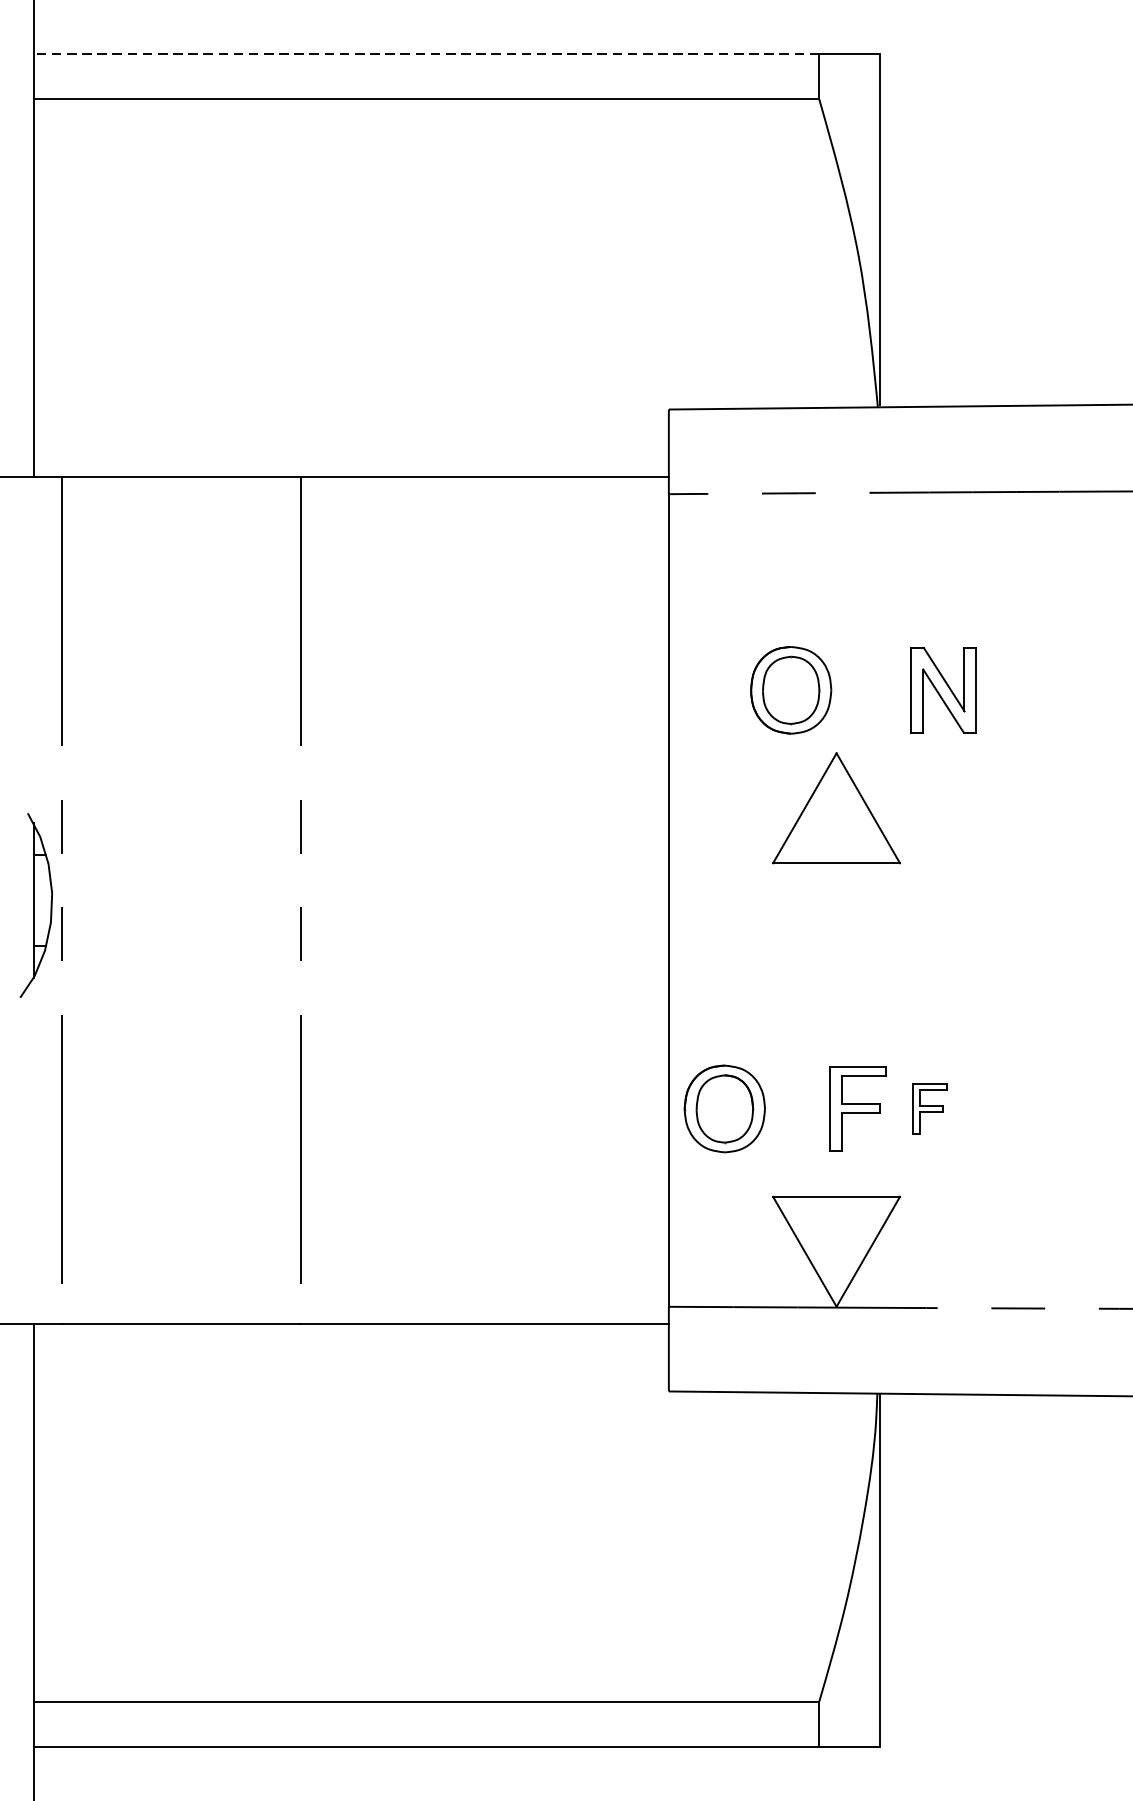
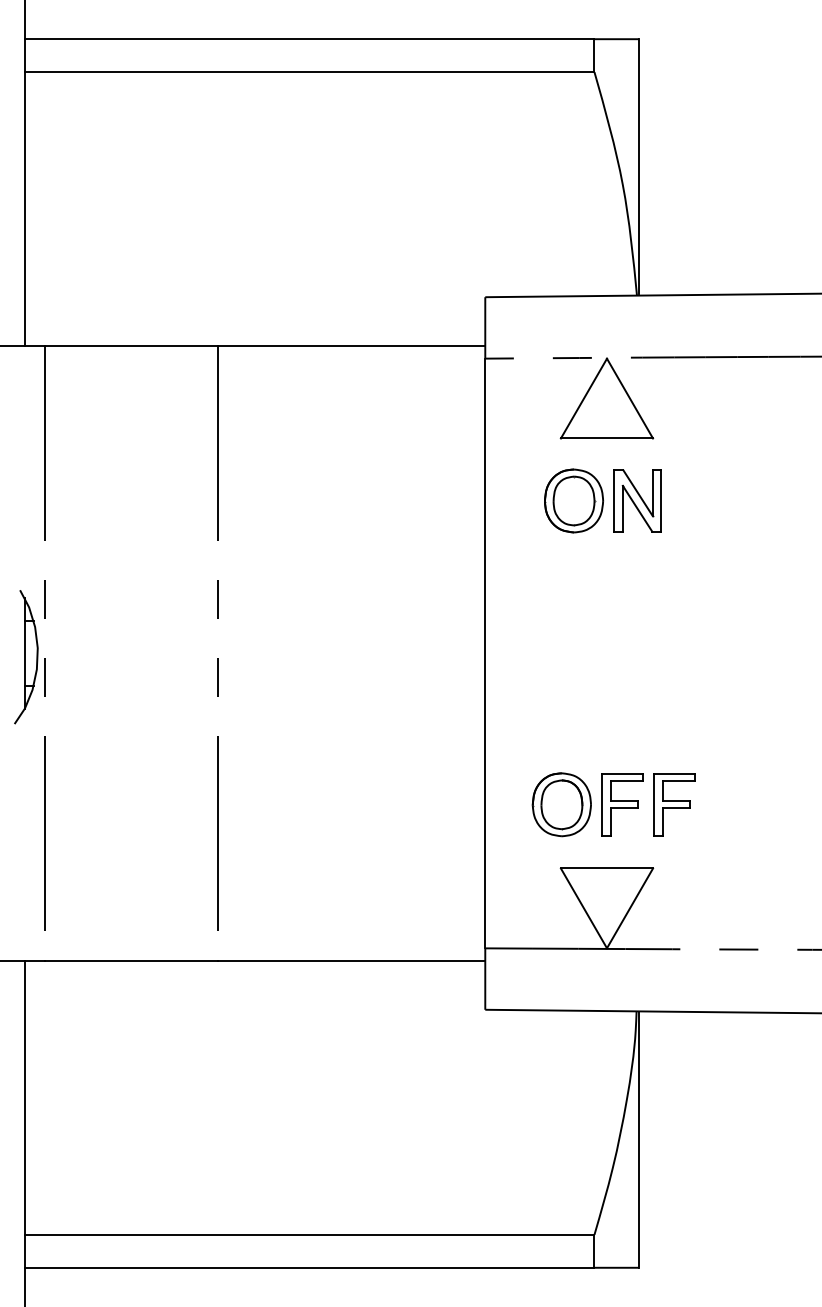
line: (426, 54) -> (309, 39), dashed -> solid
part: (943, 689) -> (637, 500), moved
part: (835, 808) -> (606, 398), moved
part: (724, 1108) -> (561, 804), moved
part: (929, 1108) -> (674, 804), size x1.67

